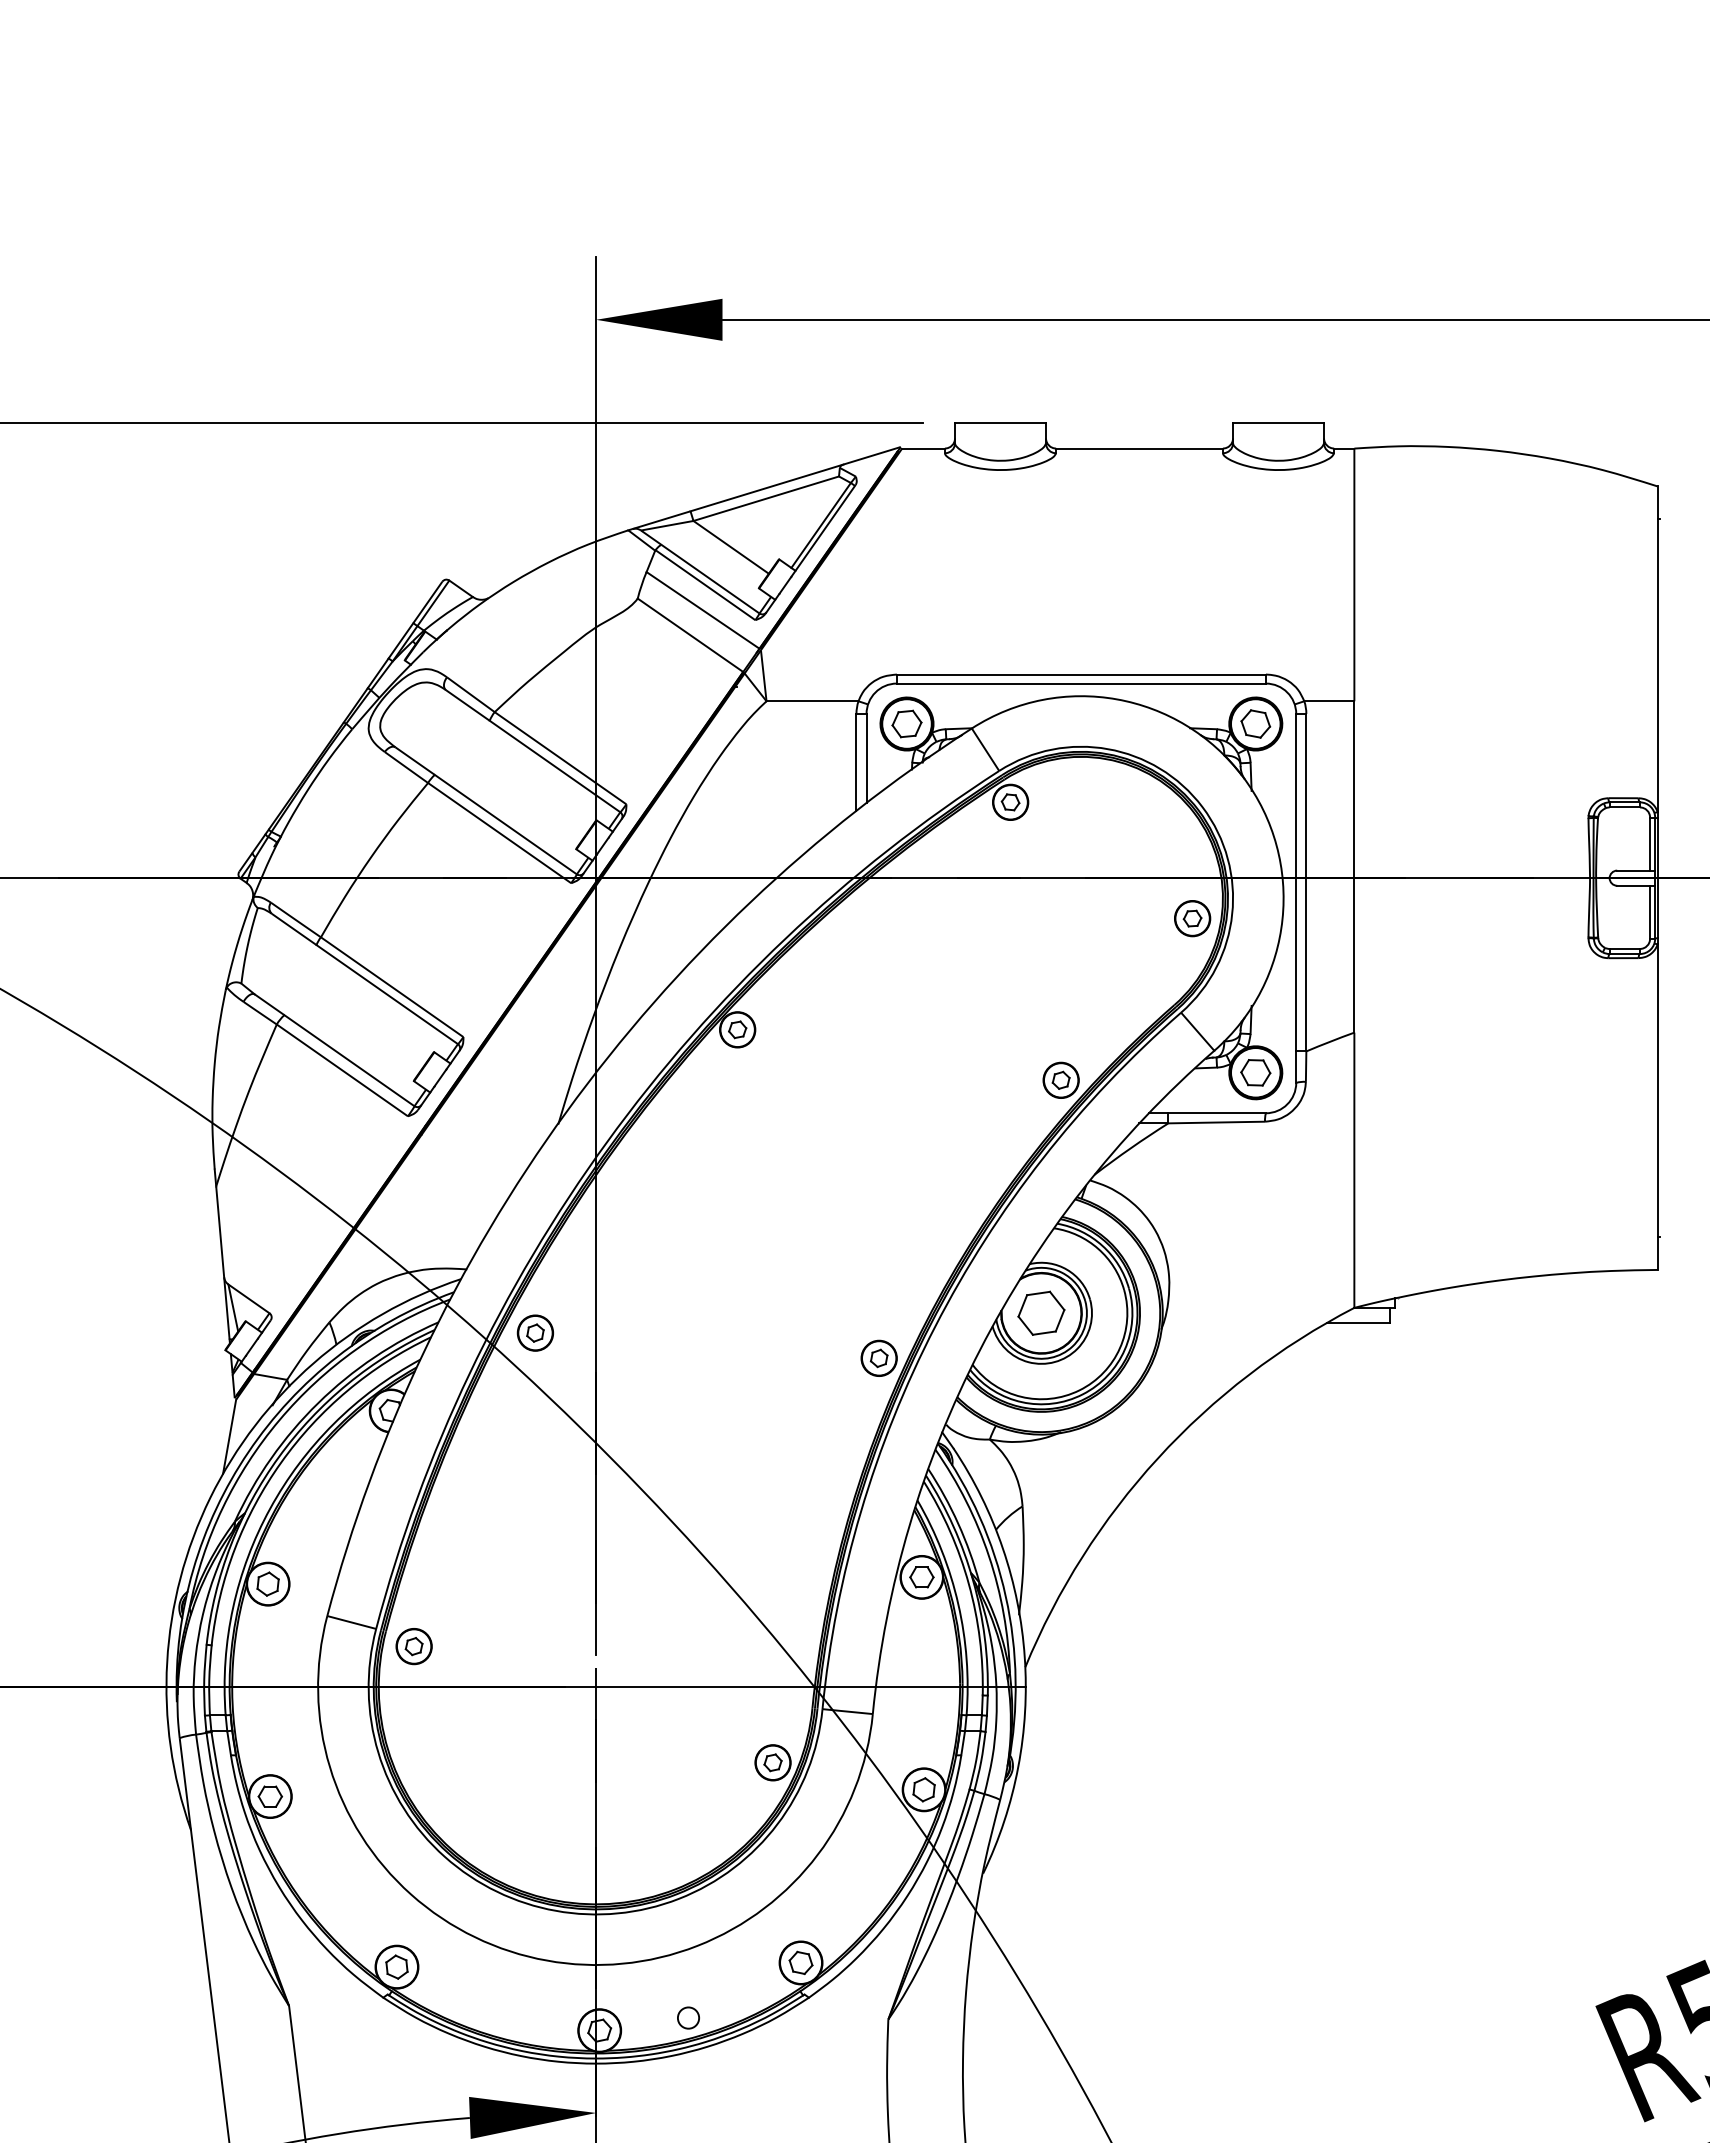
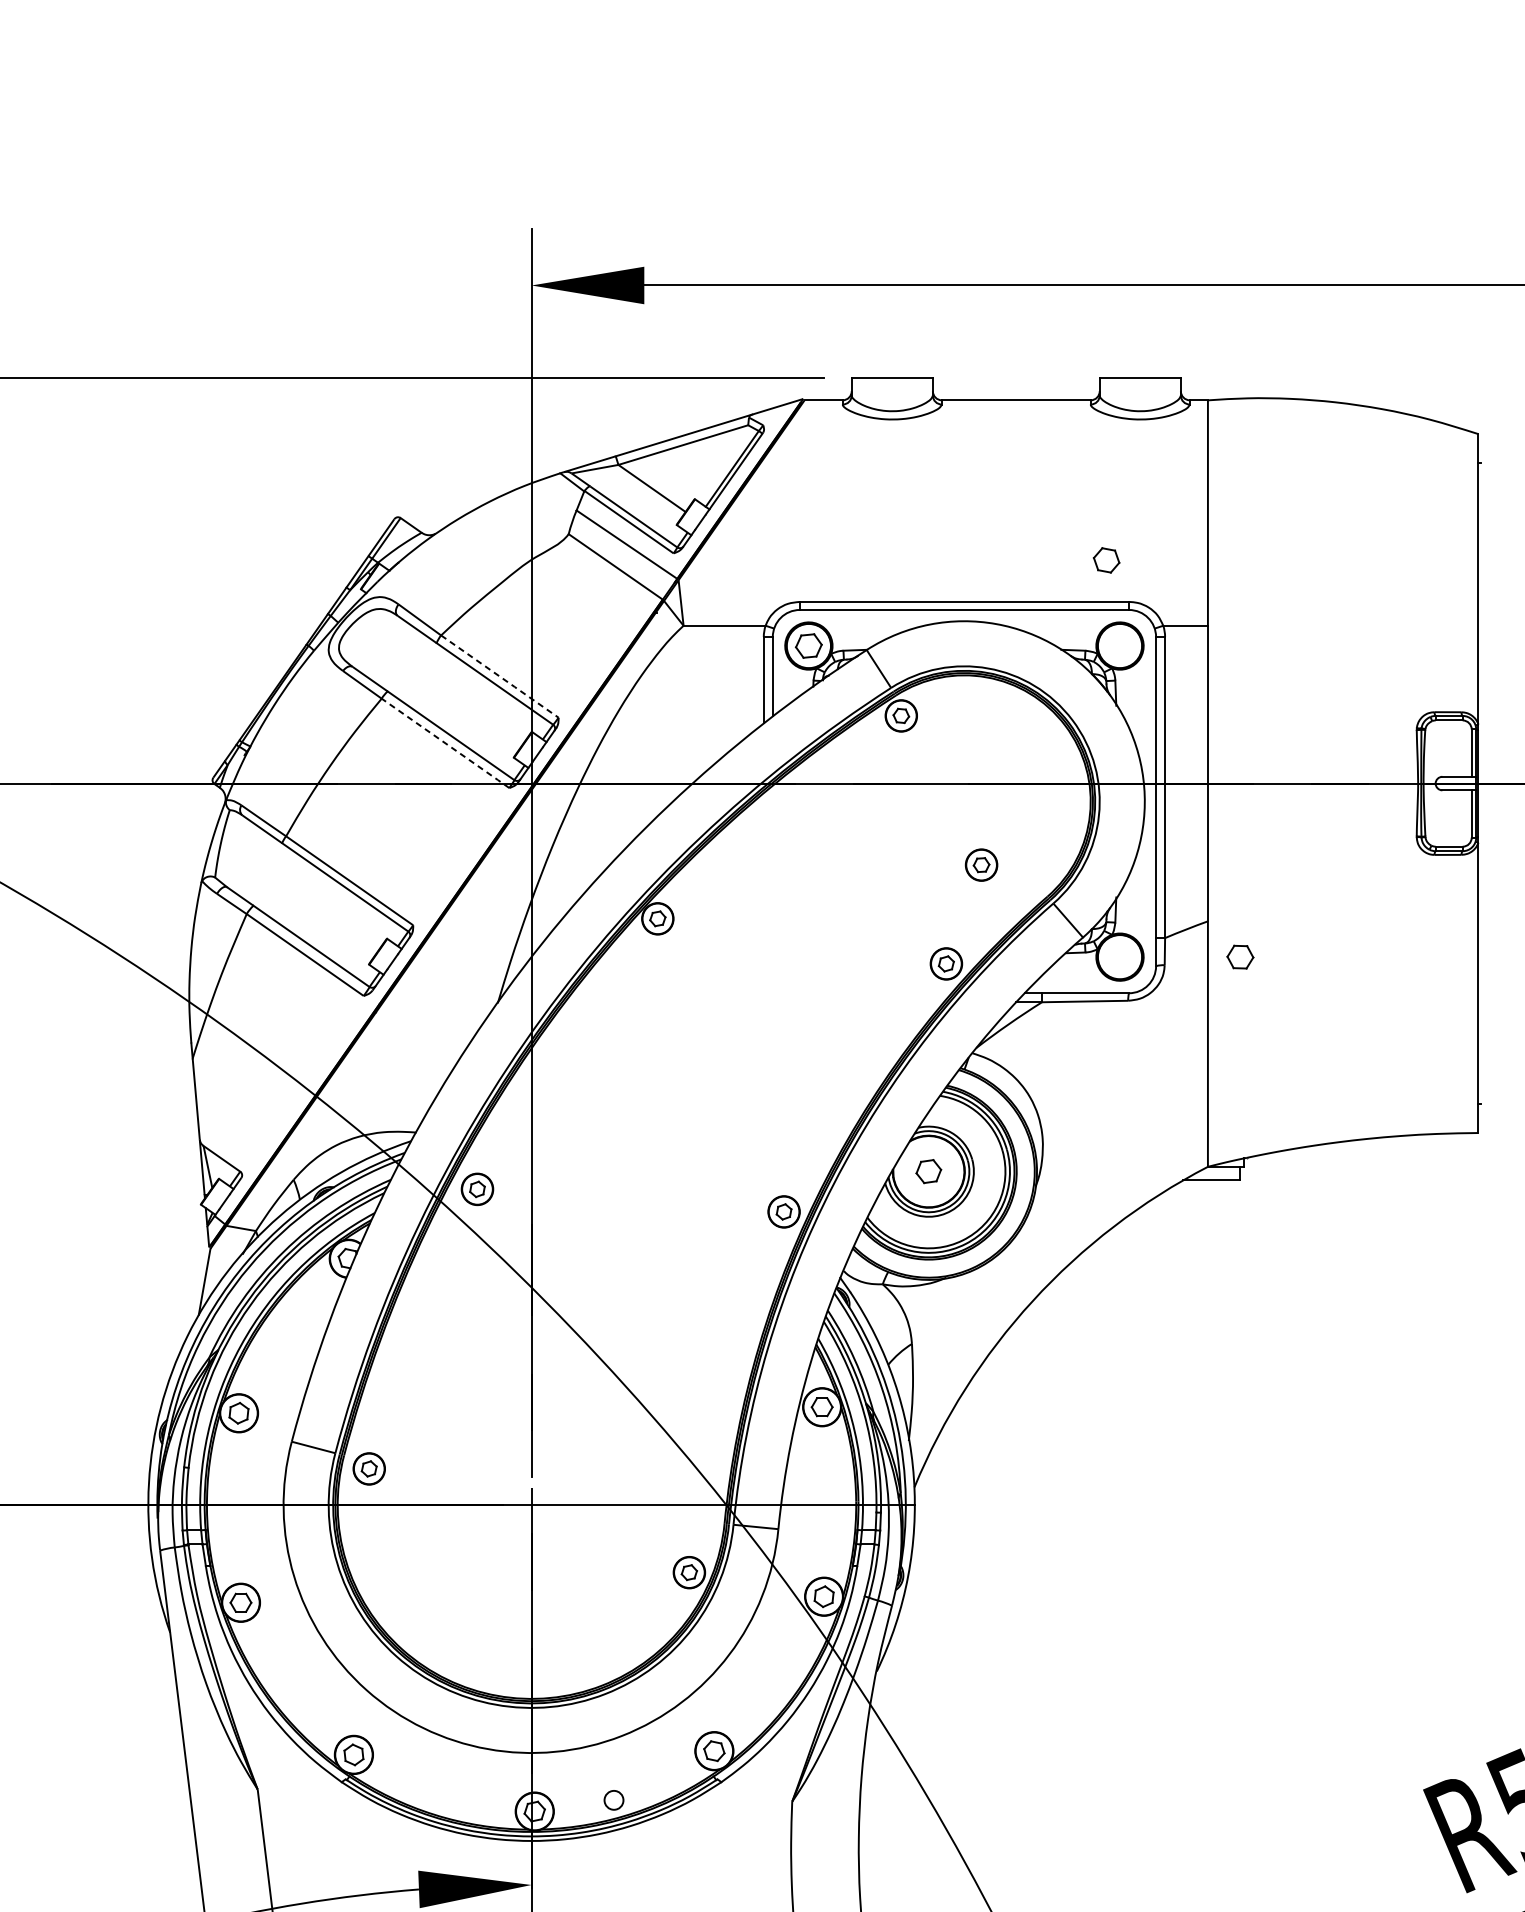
part: (1255, 723) -> (1106, 559), moved
line: (560, 758) -> (499, 676), solid -> dashed
line: (499, 833) -> (445, 743), solid -> dashed
part: (1192, 918) -> (981, 865), moved
part: (1255, 1072) -> (1240, 956), moved
part: (1041, 1312) -> (928, 1170), size x0.6

